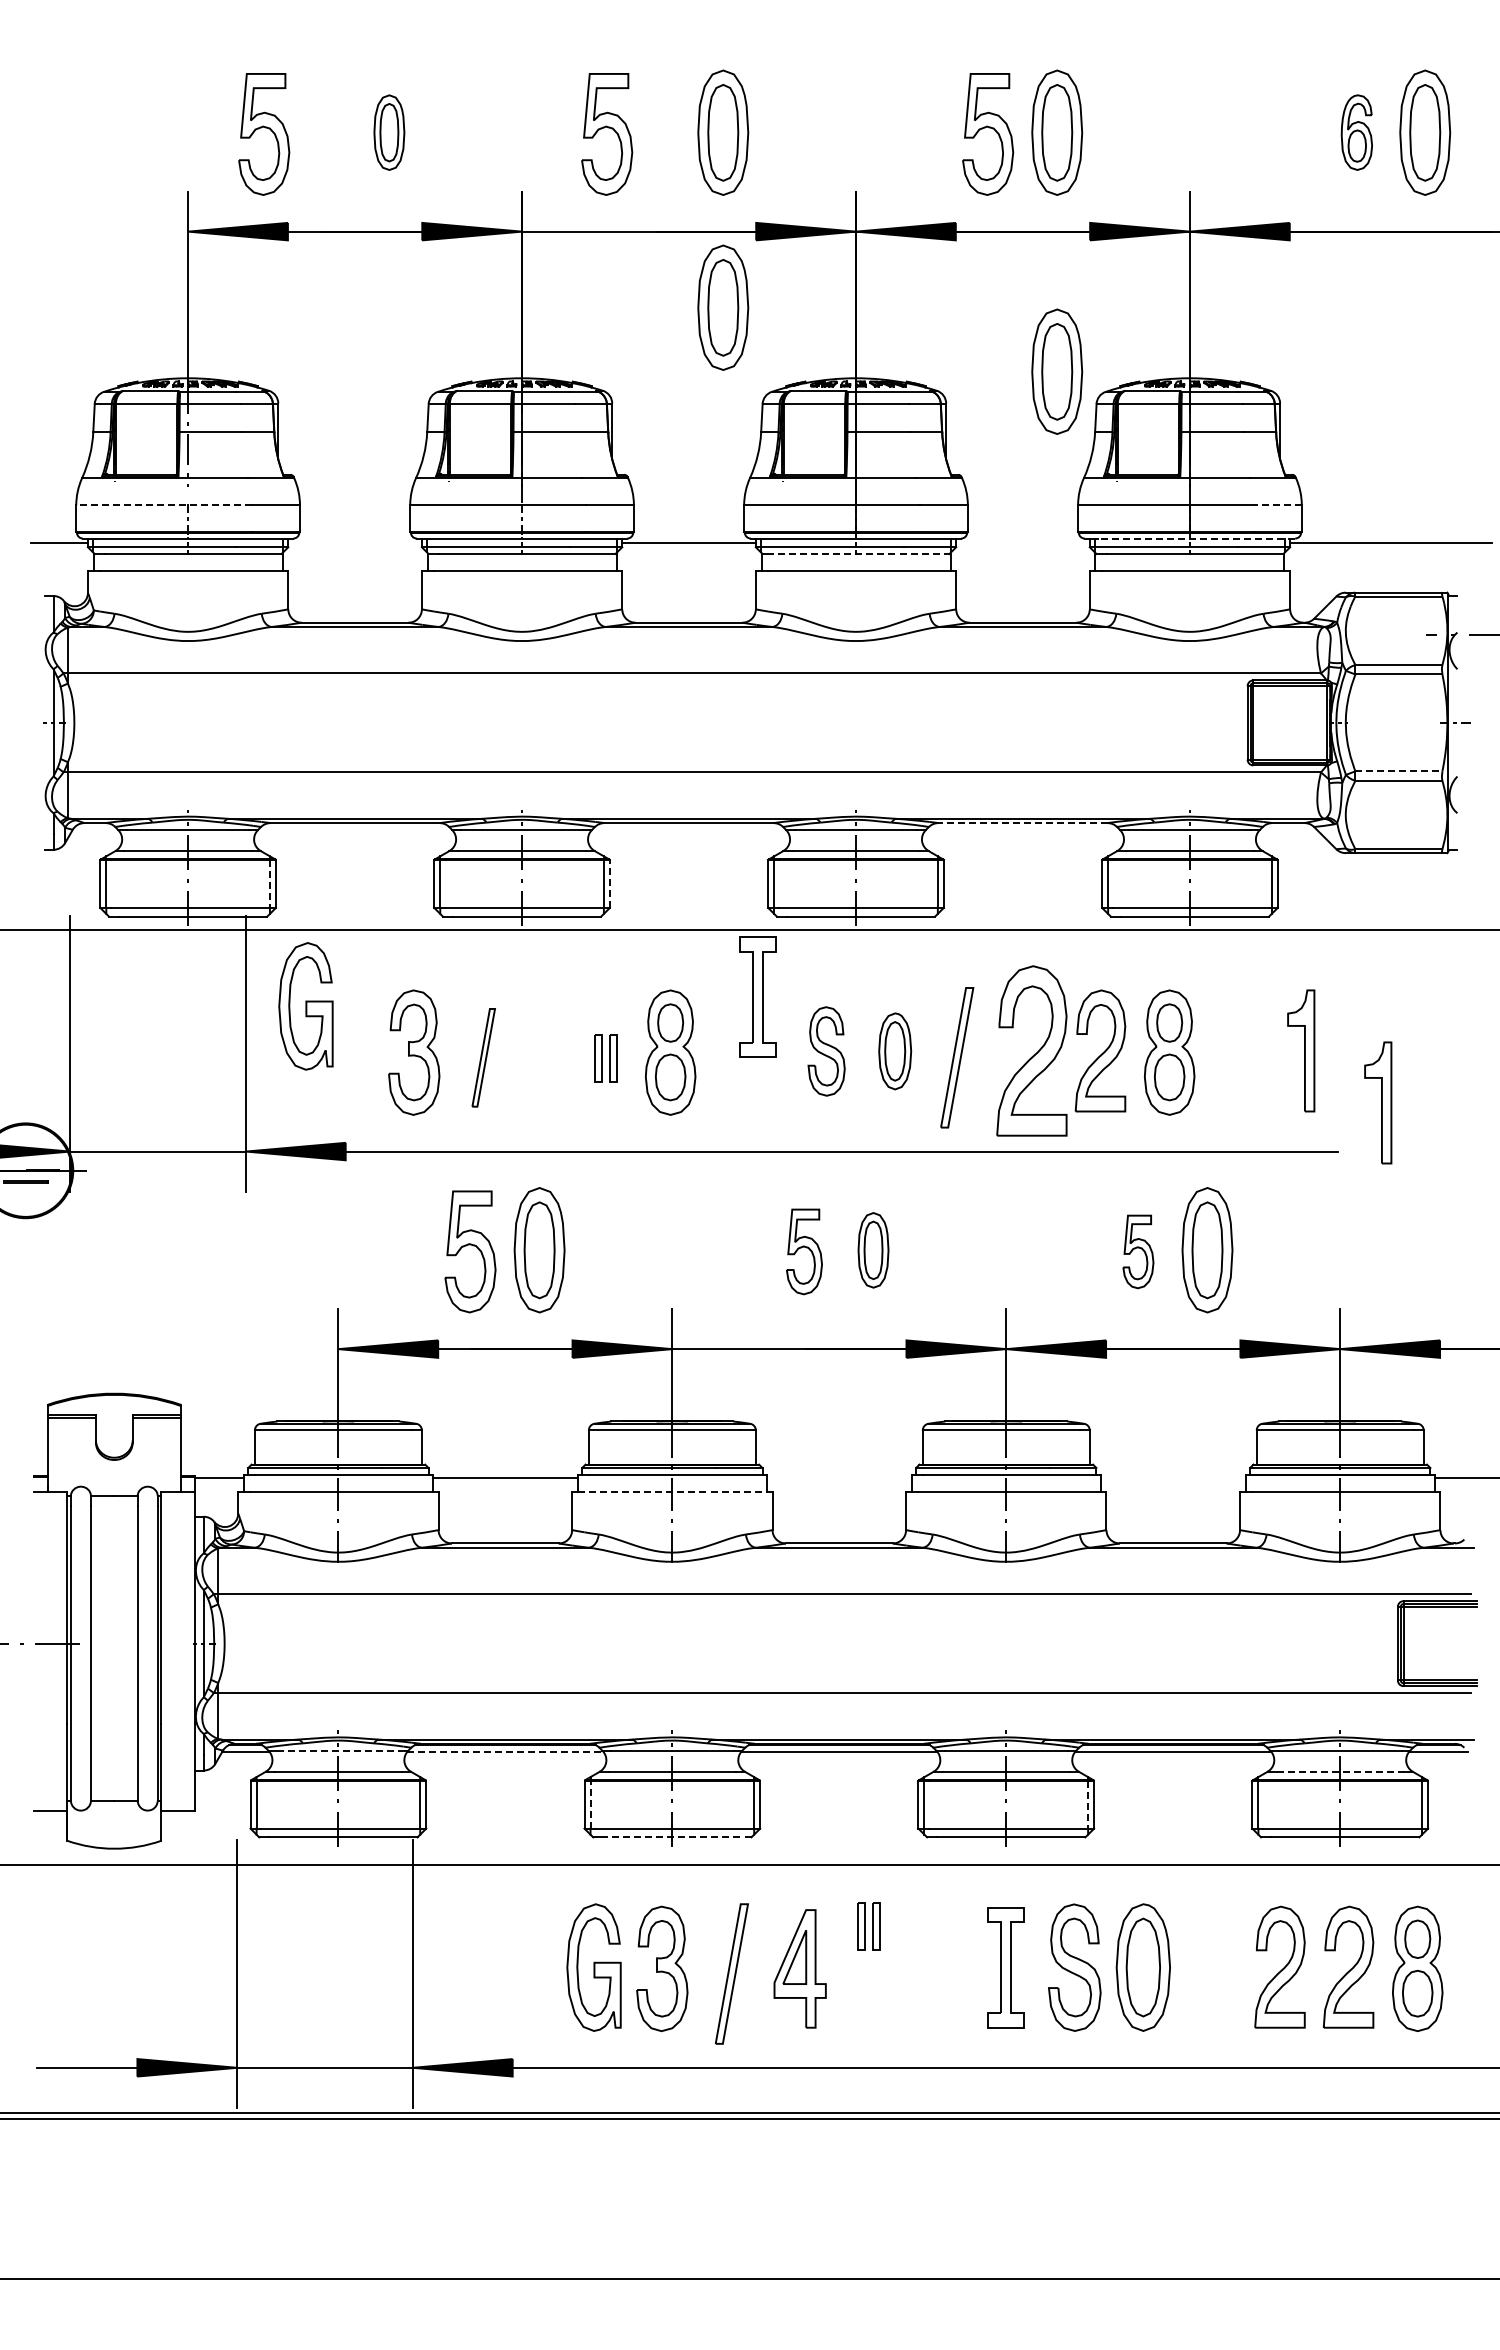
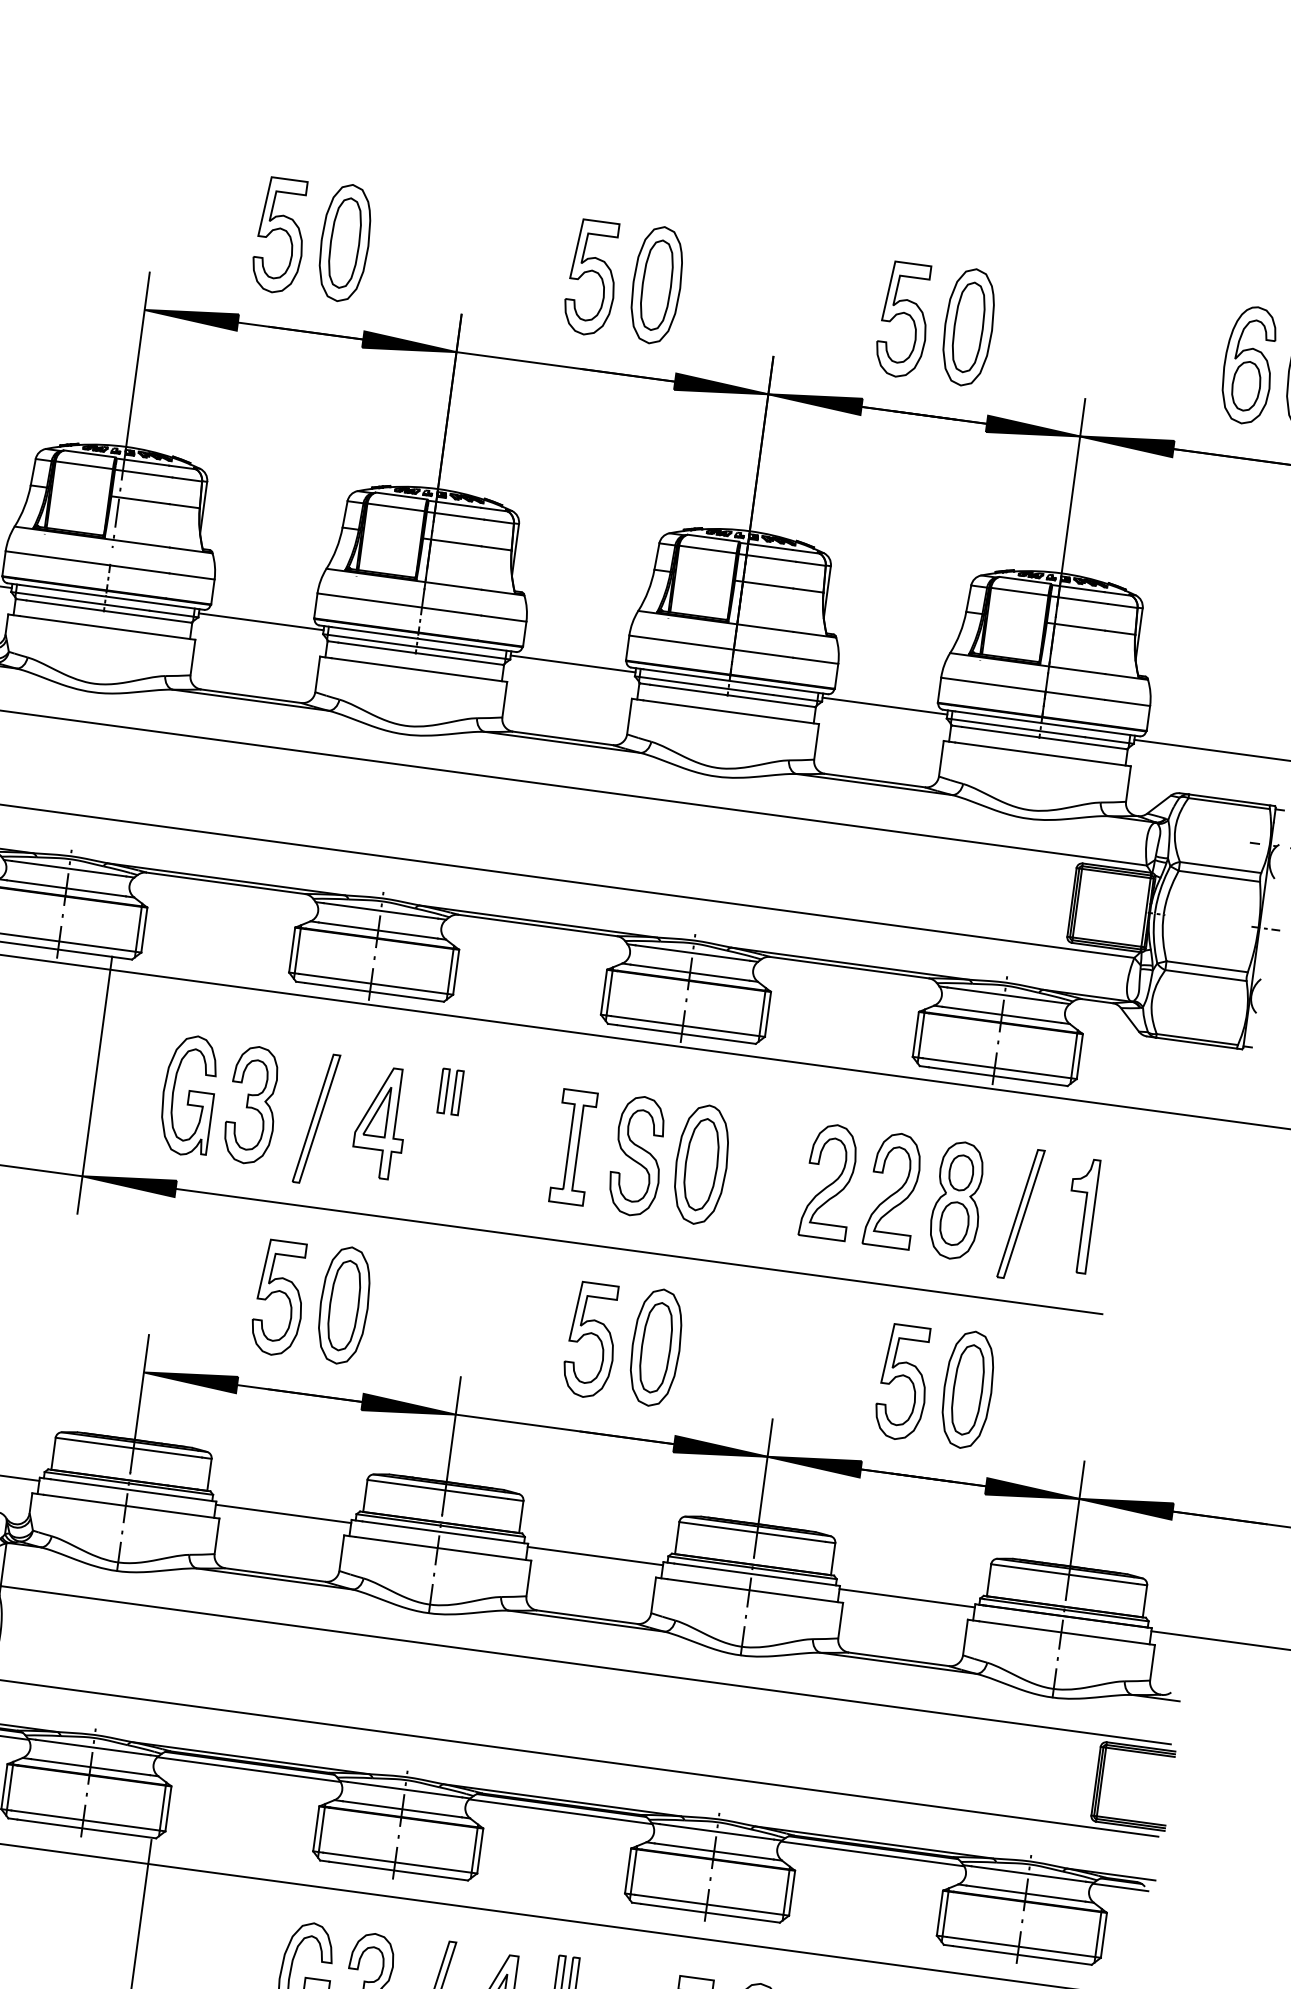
part: (265, 128) -> (282, 230), moved
part: (608, 128) -> (594, 272), moved
part: (389, 132) -> (345, 242), size x1.67
part: (1356, 132) -> (1248, 364), size x1.67
part: (723, 307) -> (635, 448), removed
part: (1057, 371) -> (938, 550), removed
line: (164, 505) -> (88, 562), dashed -> solid
line: (1277, 505) -> (1127, 703), dashed -> solid
line: (1196, 538) -> (1047, 723), dashed -> solid
line: (354, 543) -> (260, 622), added
line: (1022, 543) -> (884, 706), added
line: (861, 553) -> (732, 695), dashed -> solid
line: (1398, 771) -> (1206, 966), dashed -> solid
line: (1022, 823) -> (849, 967), dashed -> solid
line: (609, 883) -> (455, 971), dashed -> solid
line: (269, 884) -> (138, 929), dashed -> solid
part: (757, 996) -> (572, 1146), moved
part: (305, 1006) -> (188, 1095), moved
part: (1031, 1050) -> (828, 1181), size x0.71
part: (826, 1051) -> (637, 1156), size x1.43
part: (894, 1051) -> (700, 1164), size x1.67
part: (551, 1052) -> (380, 1122), added
part: (670, 1052) -> (491, 1137), removed
part: (483, 1057) -> (316, 1118), size x1.43
part: (957, 1057) -> (1021, 1213), moved
part: (605, 1058) -> (450, 1091), moved
part: (1378, 1102) -> (1146, 1273), removed
part: (873, 1250) -> (656, 1347), size x1.67
part: (804, 1251) -> (591, 1340), size x1.43
part: (1138, 1251) -> (903, 1382), size x1.67
line: (838, 1478) -> (594, 1556), added
line: (1172, 1478) -> (906, 1598), added
line: (677, 1492) -> (442, 1549), dashed -> solid
line: (338, 1750) -> (93, 1747), dashed -> solid
line: (505, 1751) -> (249, 1769), dashed -> solid
line: (1340, 1771) -> (1026, 1893), dashed -> solid
line: (590, 1804) -> (321, 1829), dashed -> solid
line: (1088, 1805) -> (786, 1893), dashed -> solid
line: (676, 1837) -> (397, 1871), dashed -> solid

